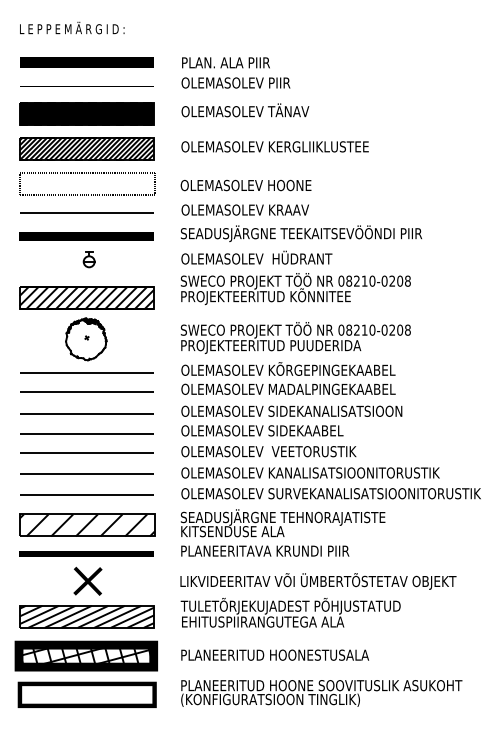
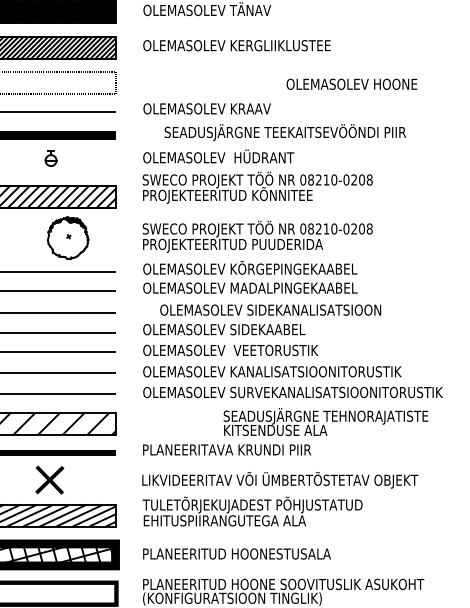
text: (245, 185) -> (351, 84), moved
text: (301, 233) -> (285, 132), moved
part: (86, 339) -> (68, 238), moved
text: (291, 410) -> (270, 309), moved
text: (282, 523) -> (325, 422), moved

